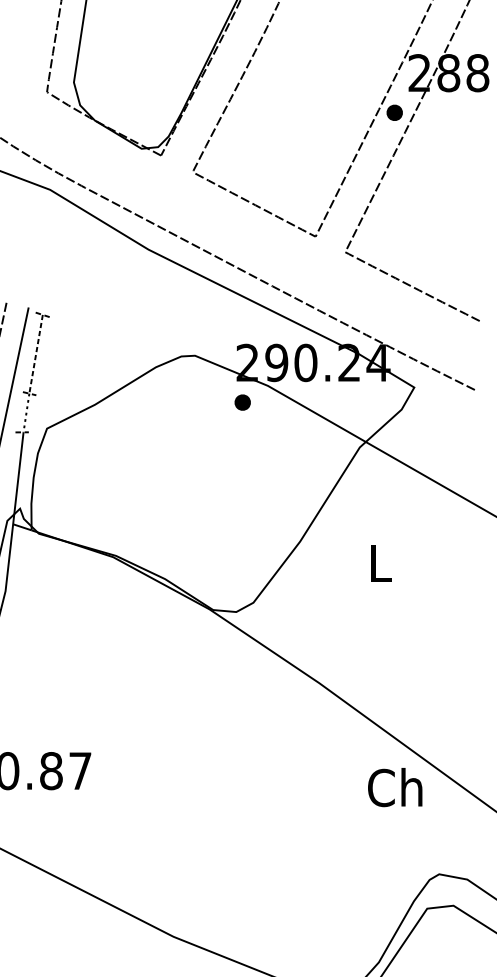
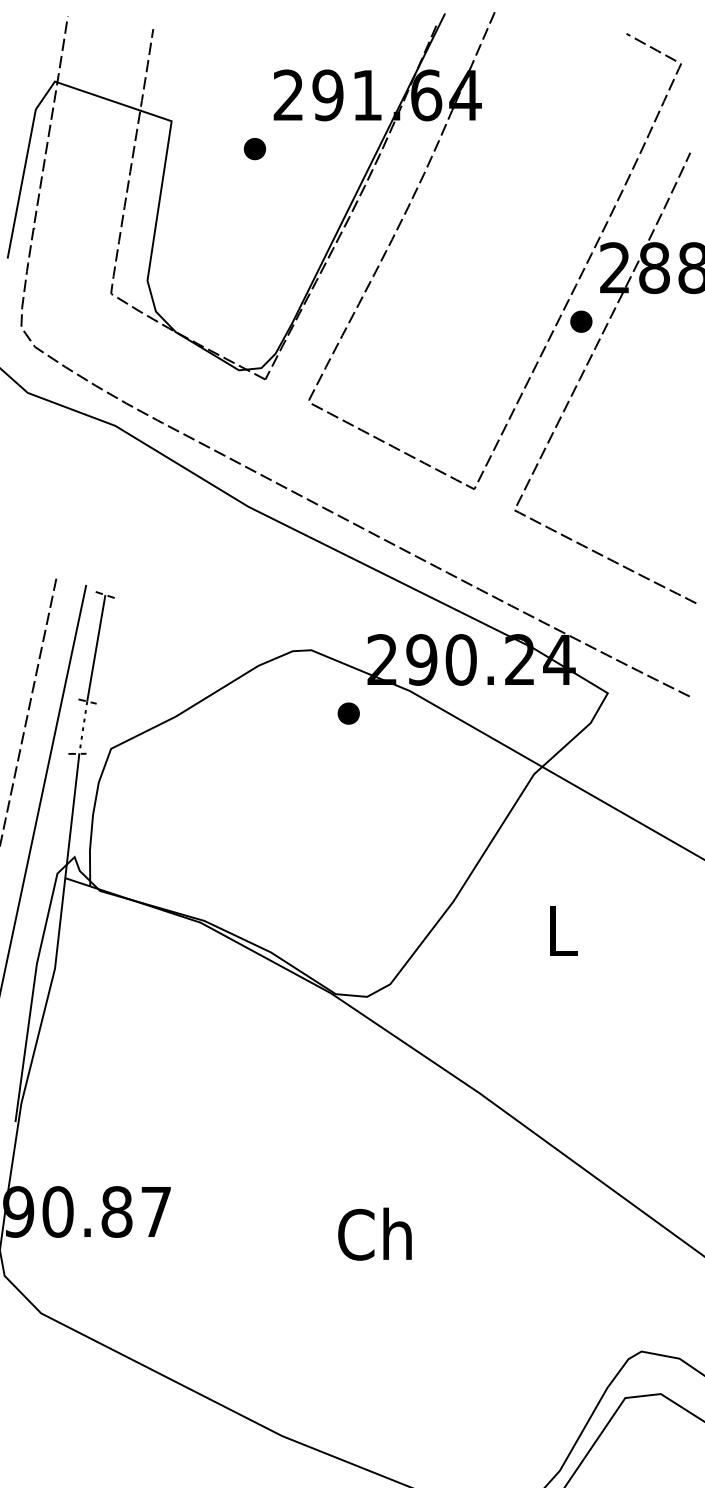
line: (36, 354) -> (96, 648), dashed -> solid
part: (242, 402) -> (348, 713), moved
text: (394, 787) -> (374, 1233), moved

